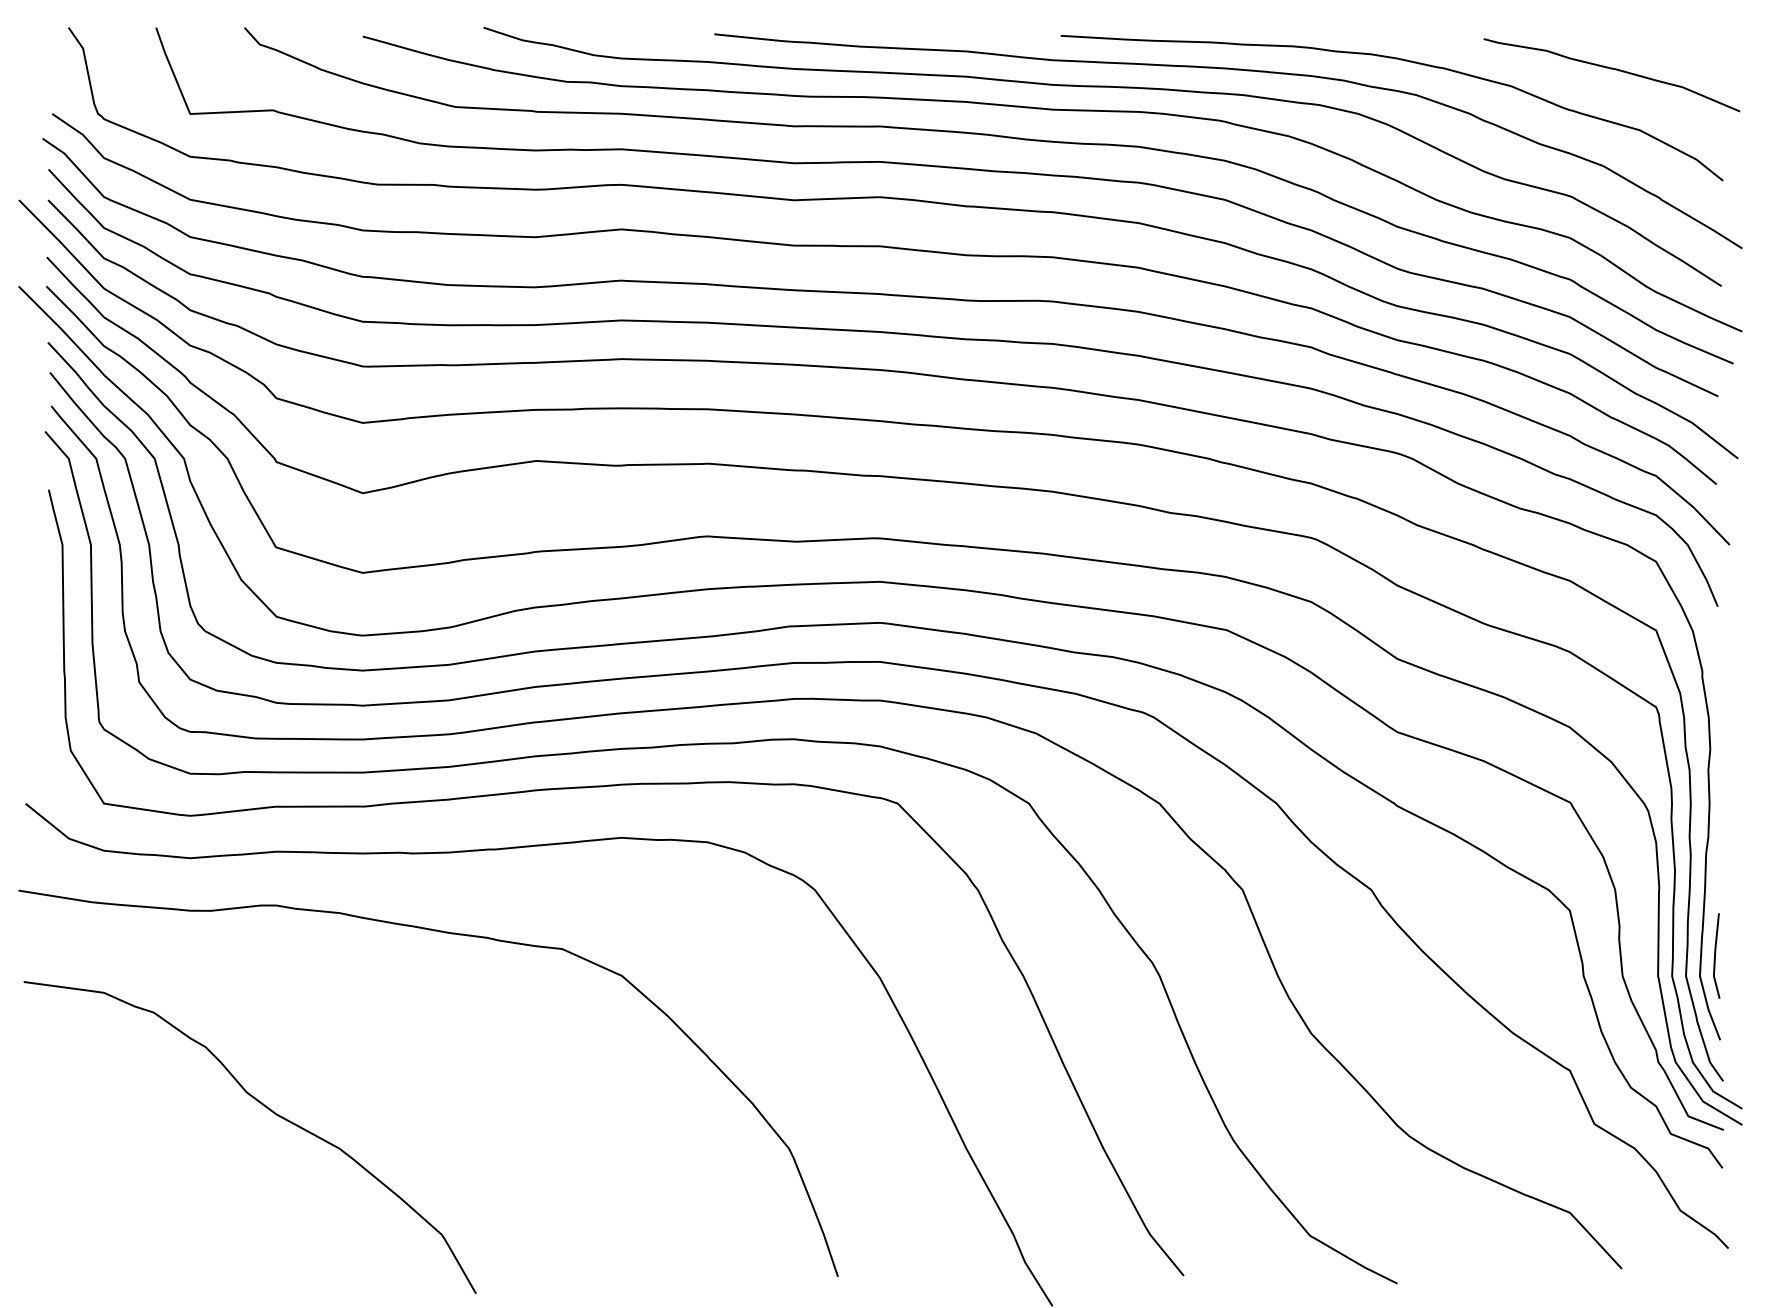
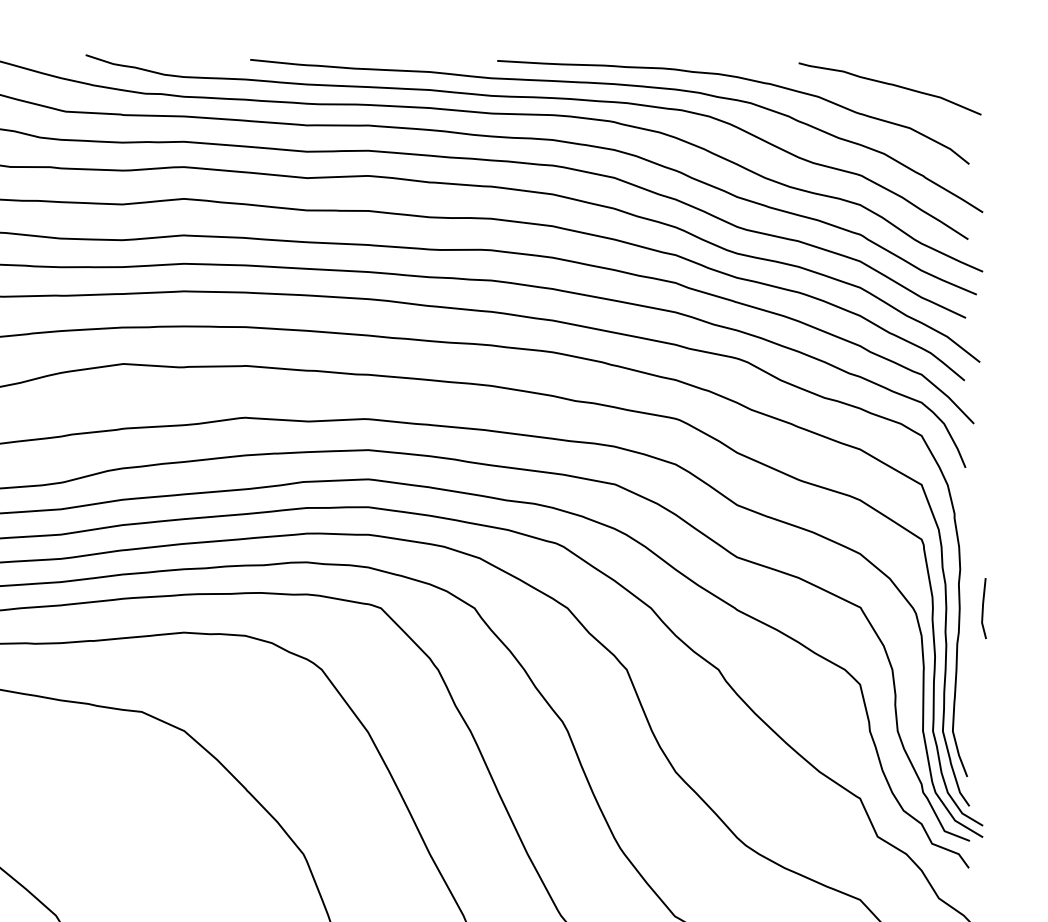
line: (1715, 955) -> (983, 608), moved

